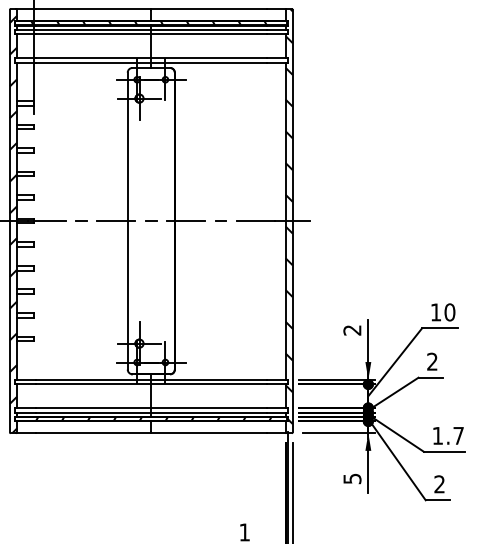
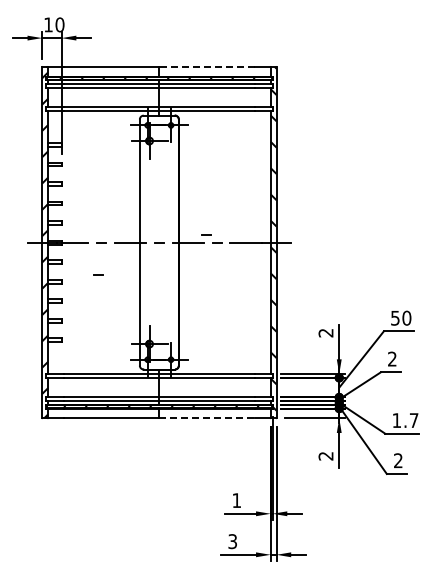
line: (209, 8) -> (207, 66), solid -> dashed
line: (208, 211) -> (206, 234), added
line: (77, 259) -> (98, 274), added
text: (436, 312) -> (395, 318), 10 -> 50
line: (209, 433) -> (207, 418), solid -> dashed
text: (351, 479) -> (325, 456), 5 -> 2

